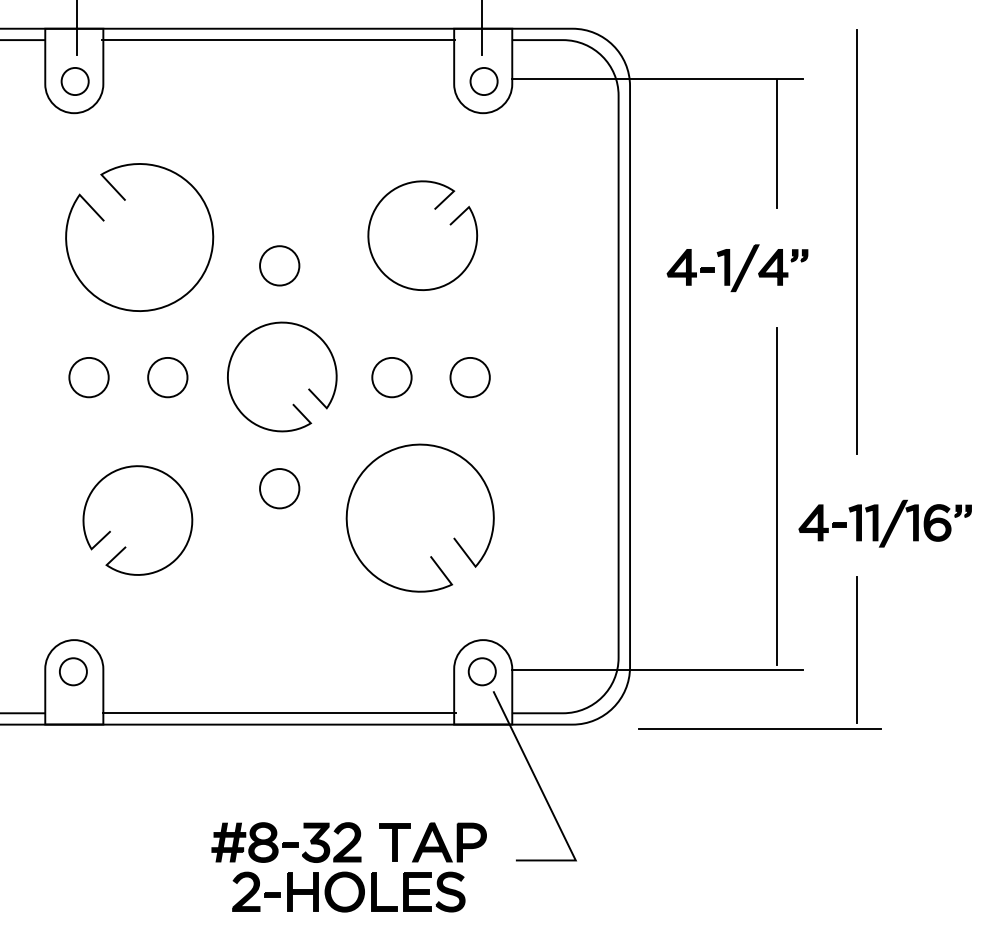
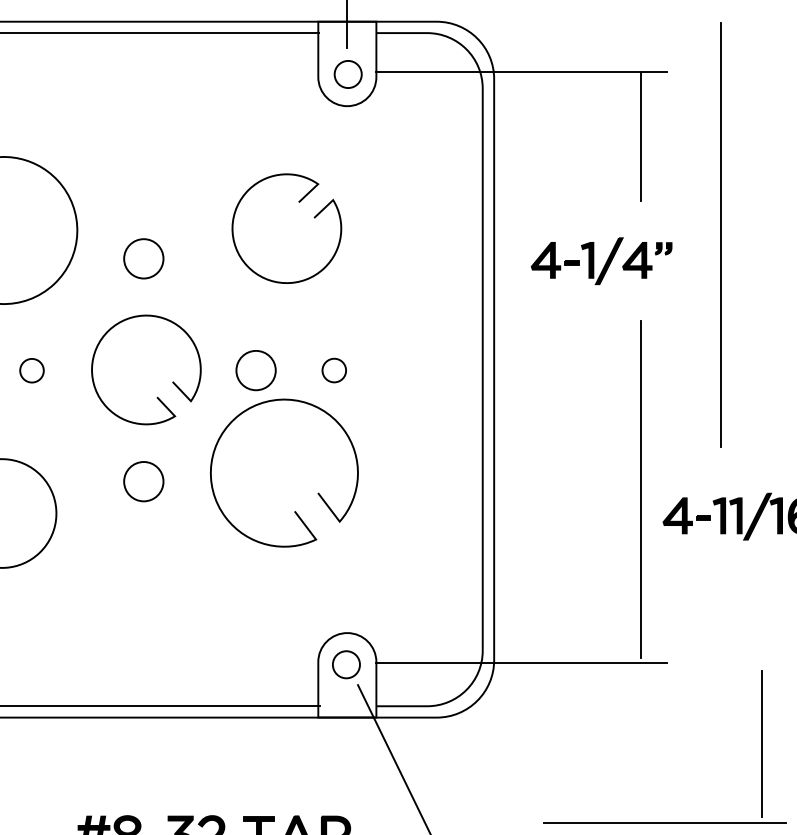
circle: (167, 377) -> (31, 370), size x0.6
circle: (469, 377) -> (333, 370), size x0.6
curve: (453, 538) -> (317, 493), moved
part: (759, 728) -> (664, 822), moved

